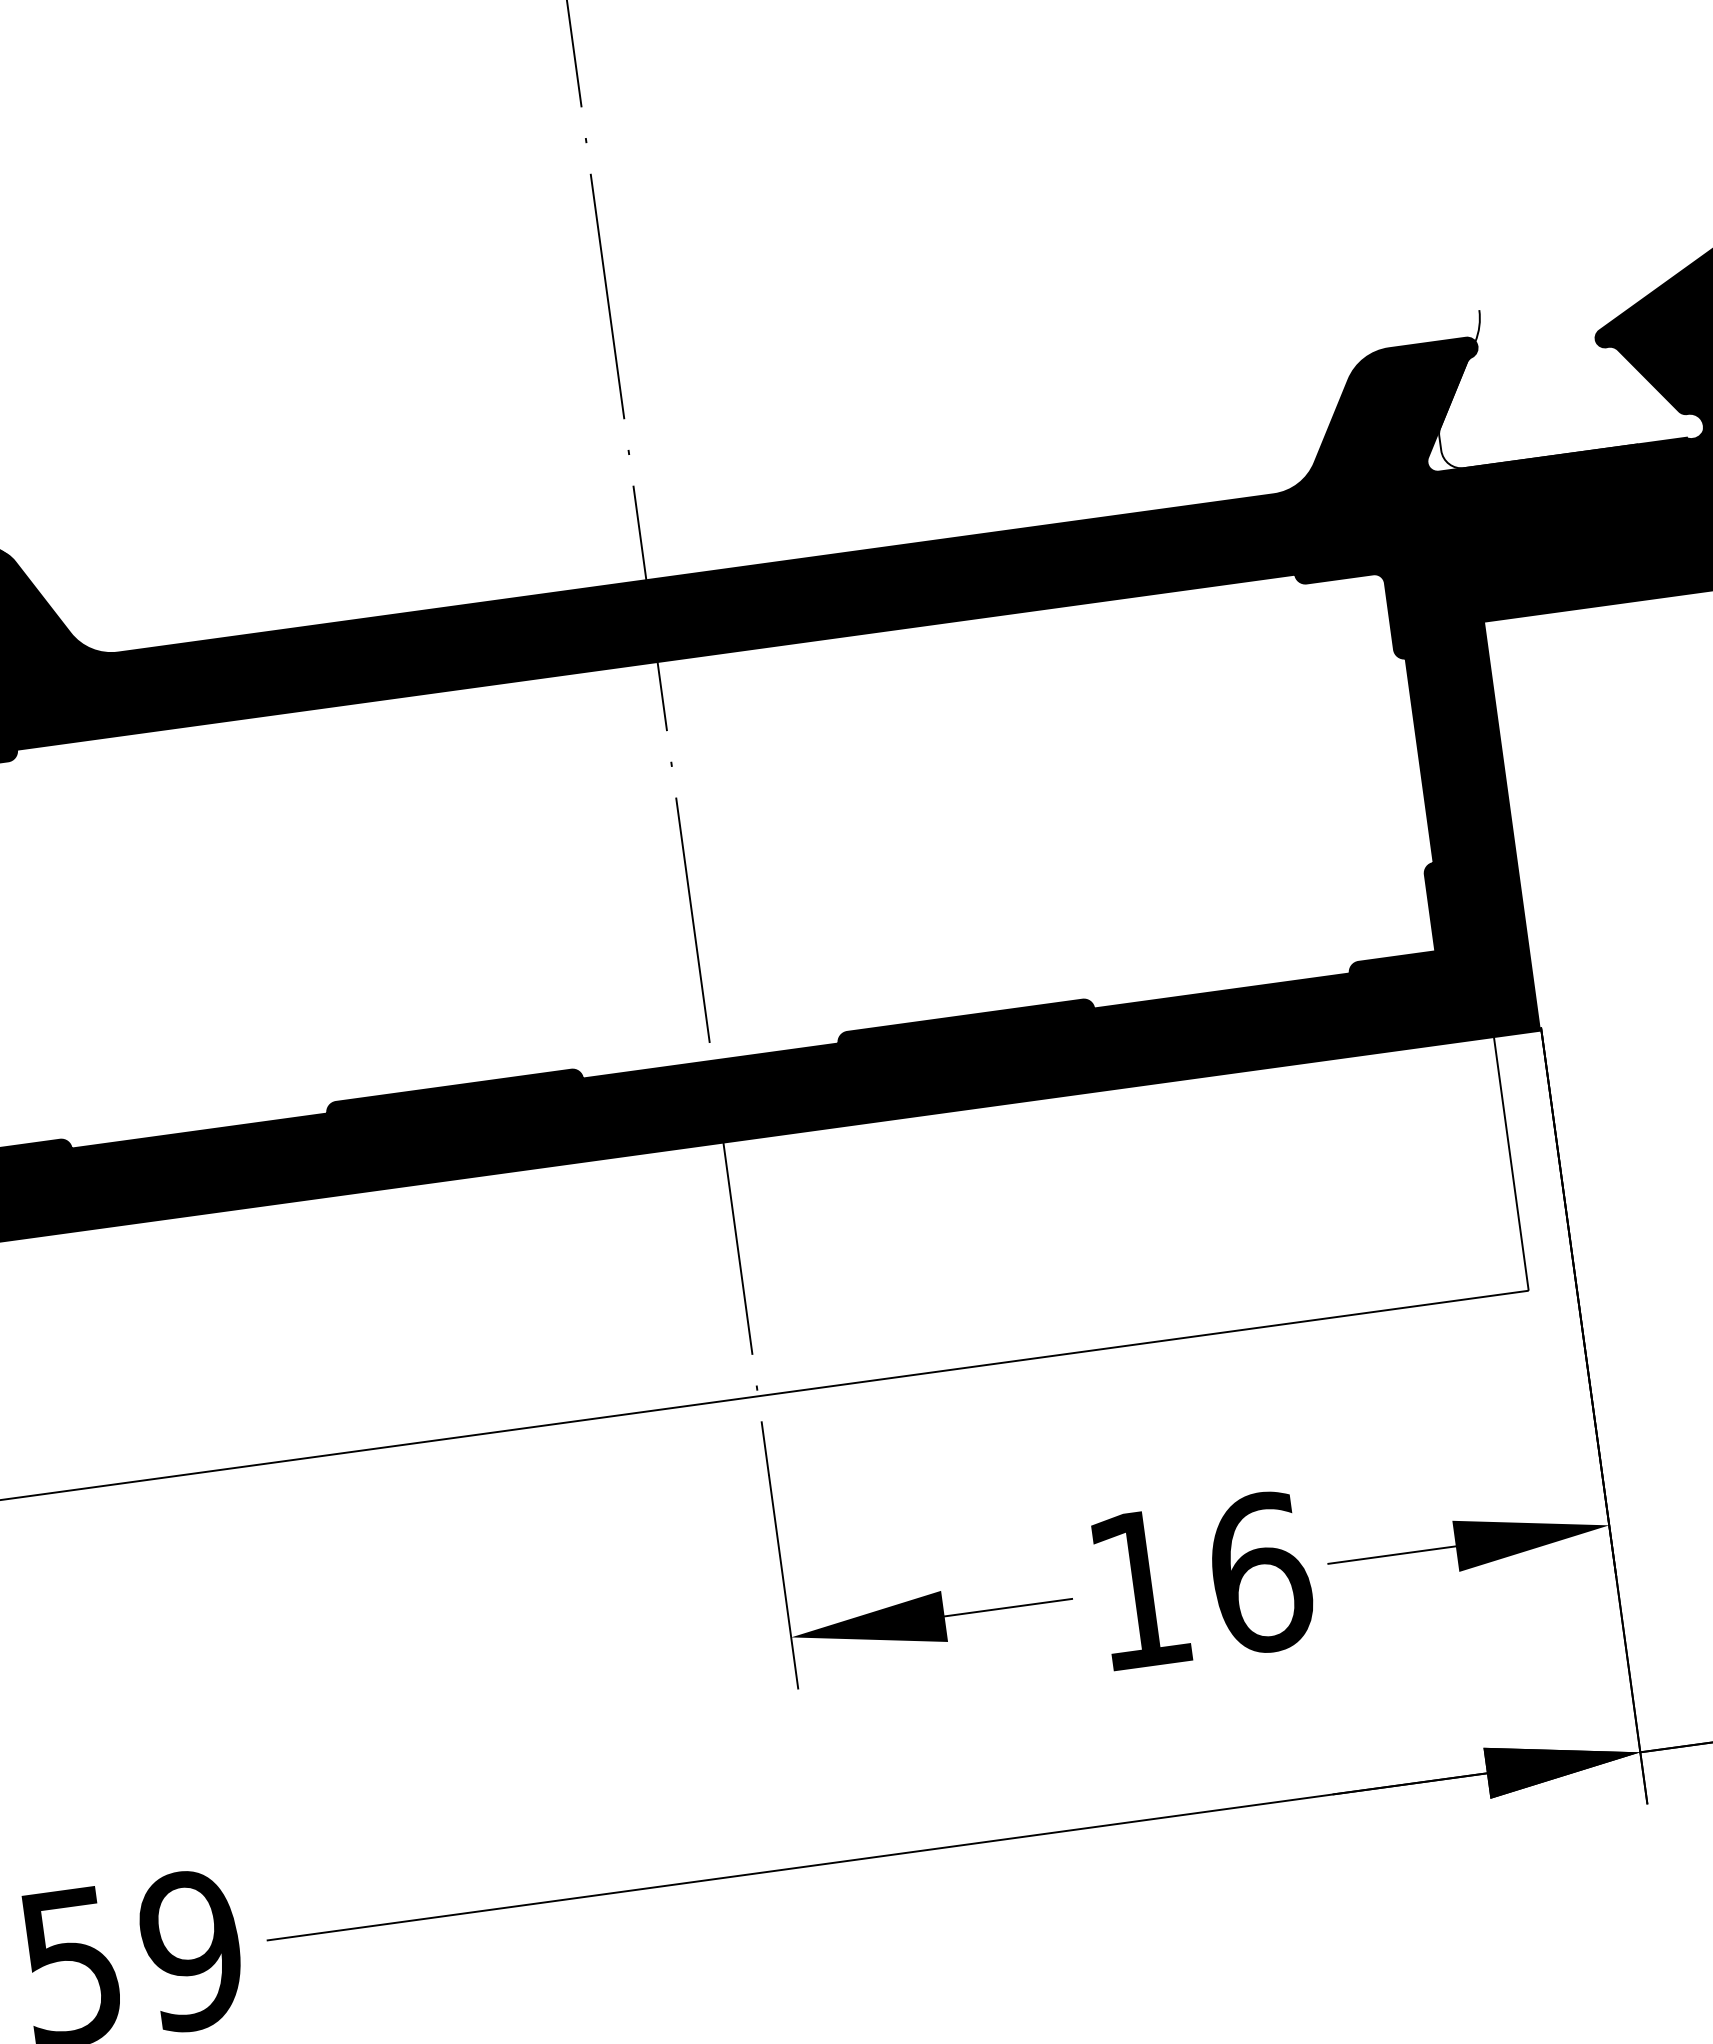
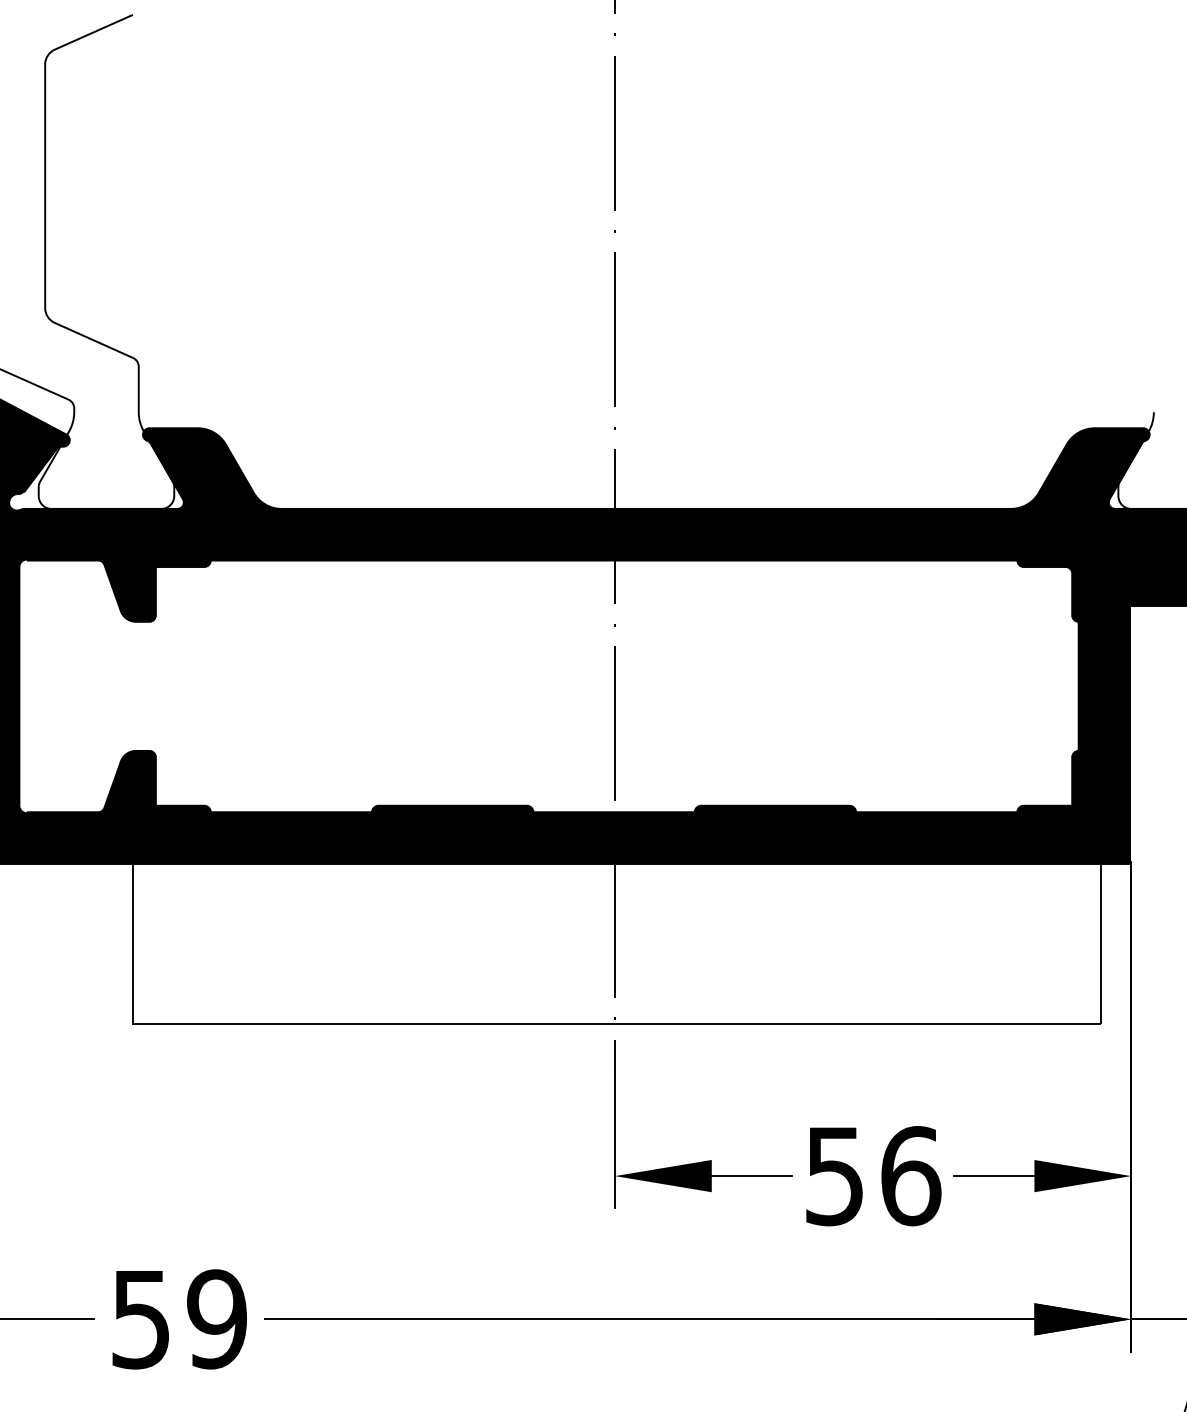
text: (1139, 1590) -> (834, 1176), 16 -> 56

